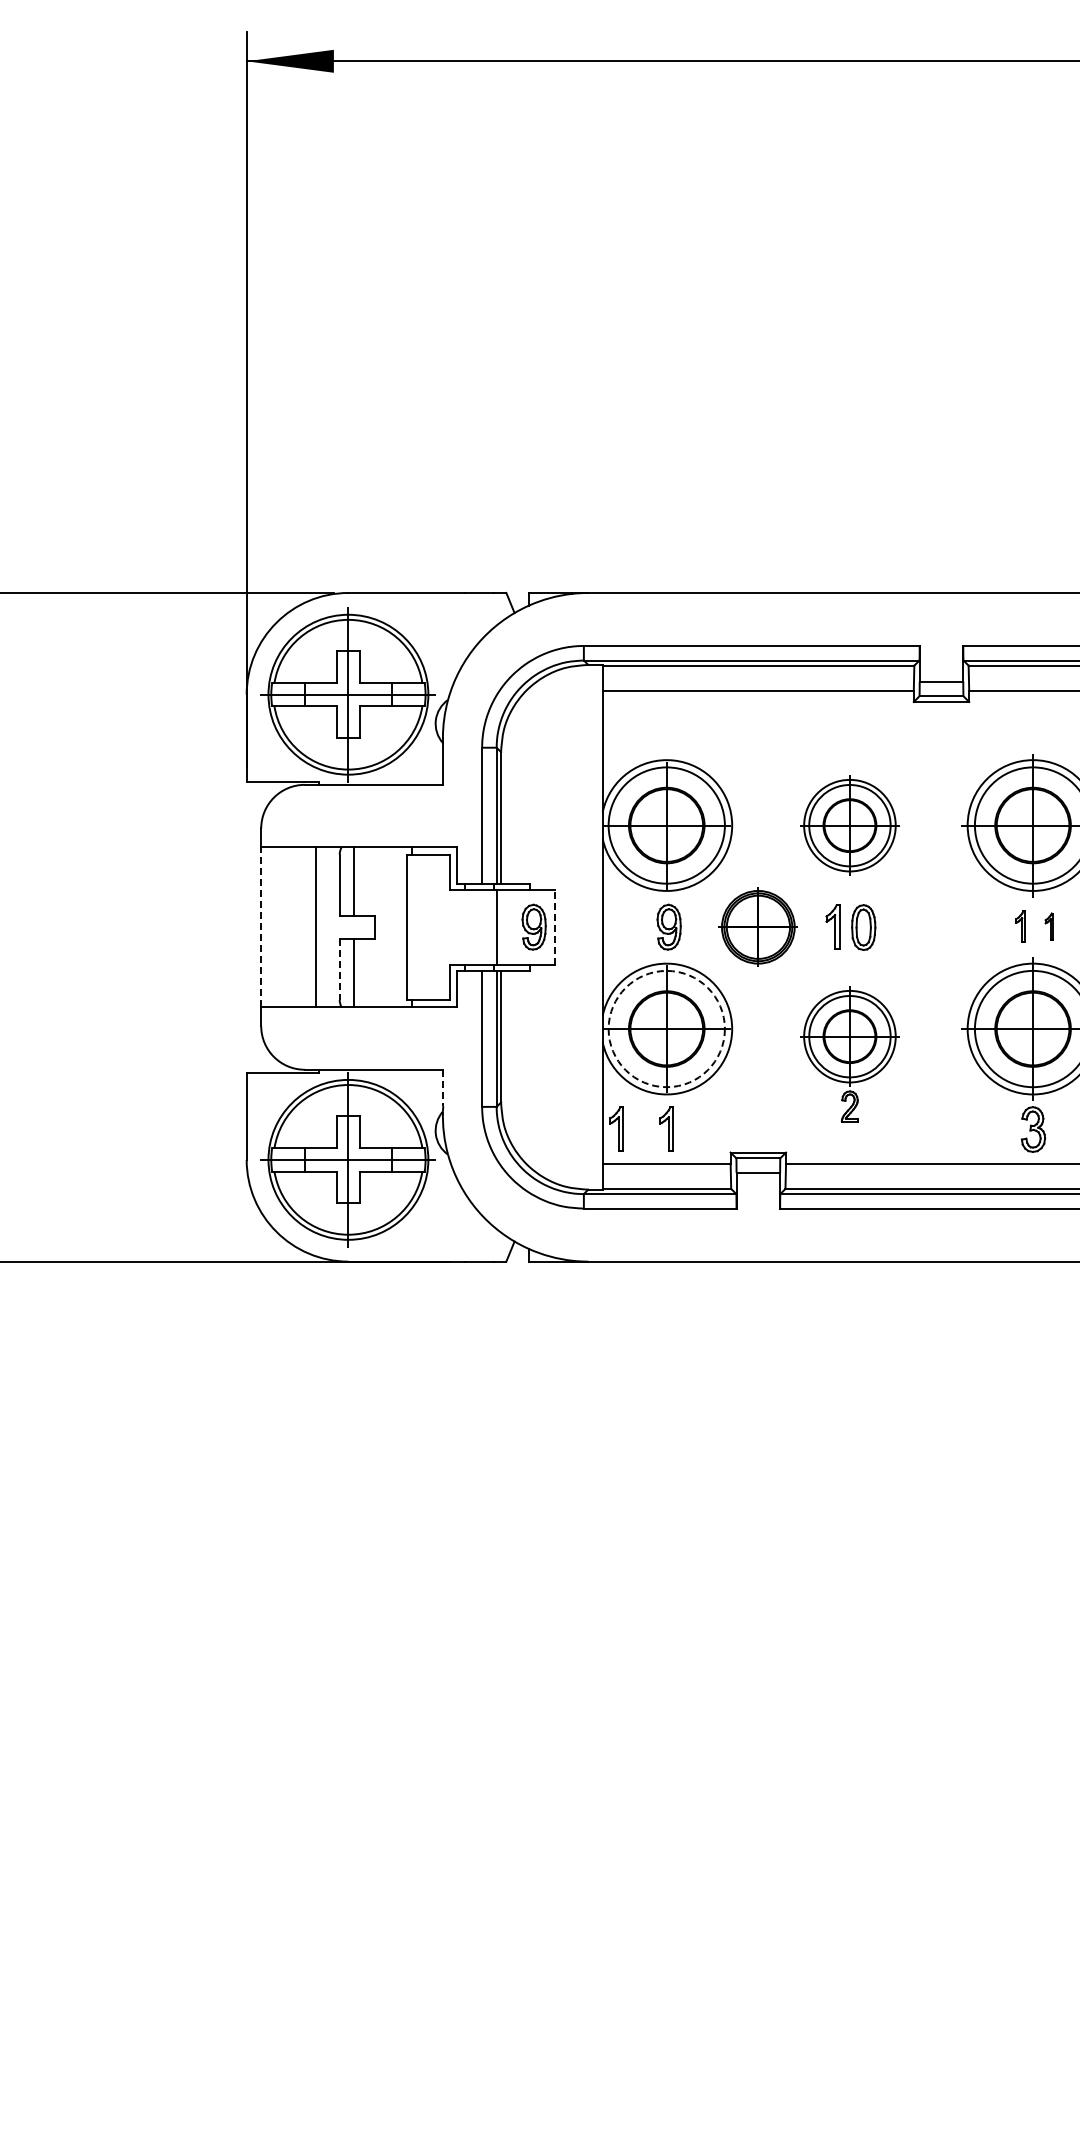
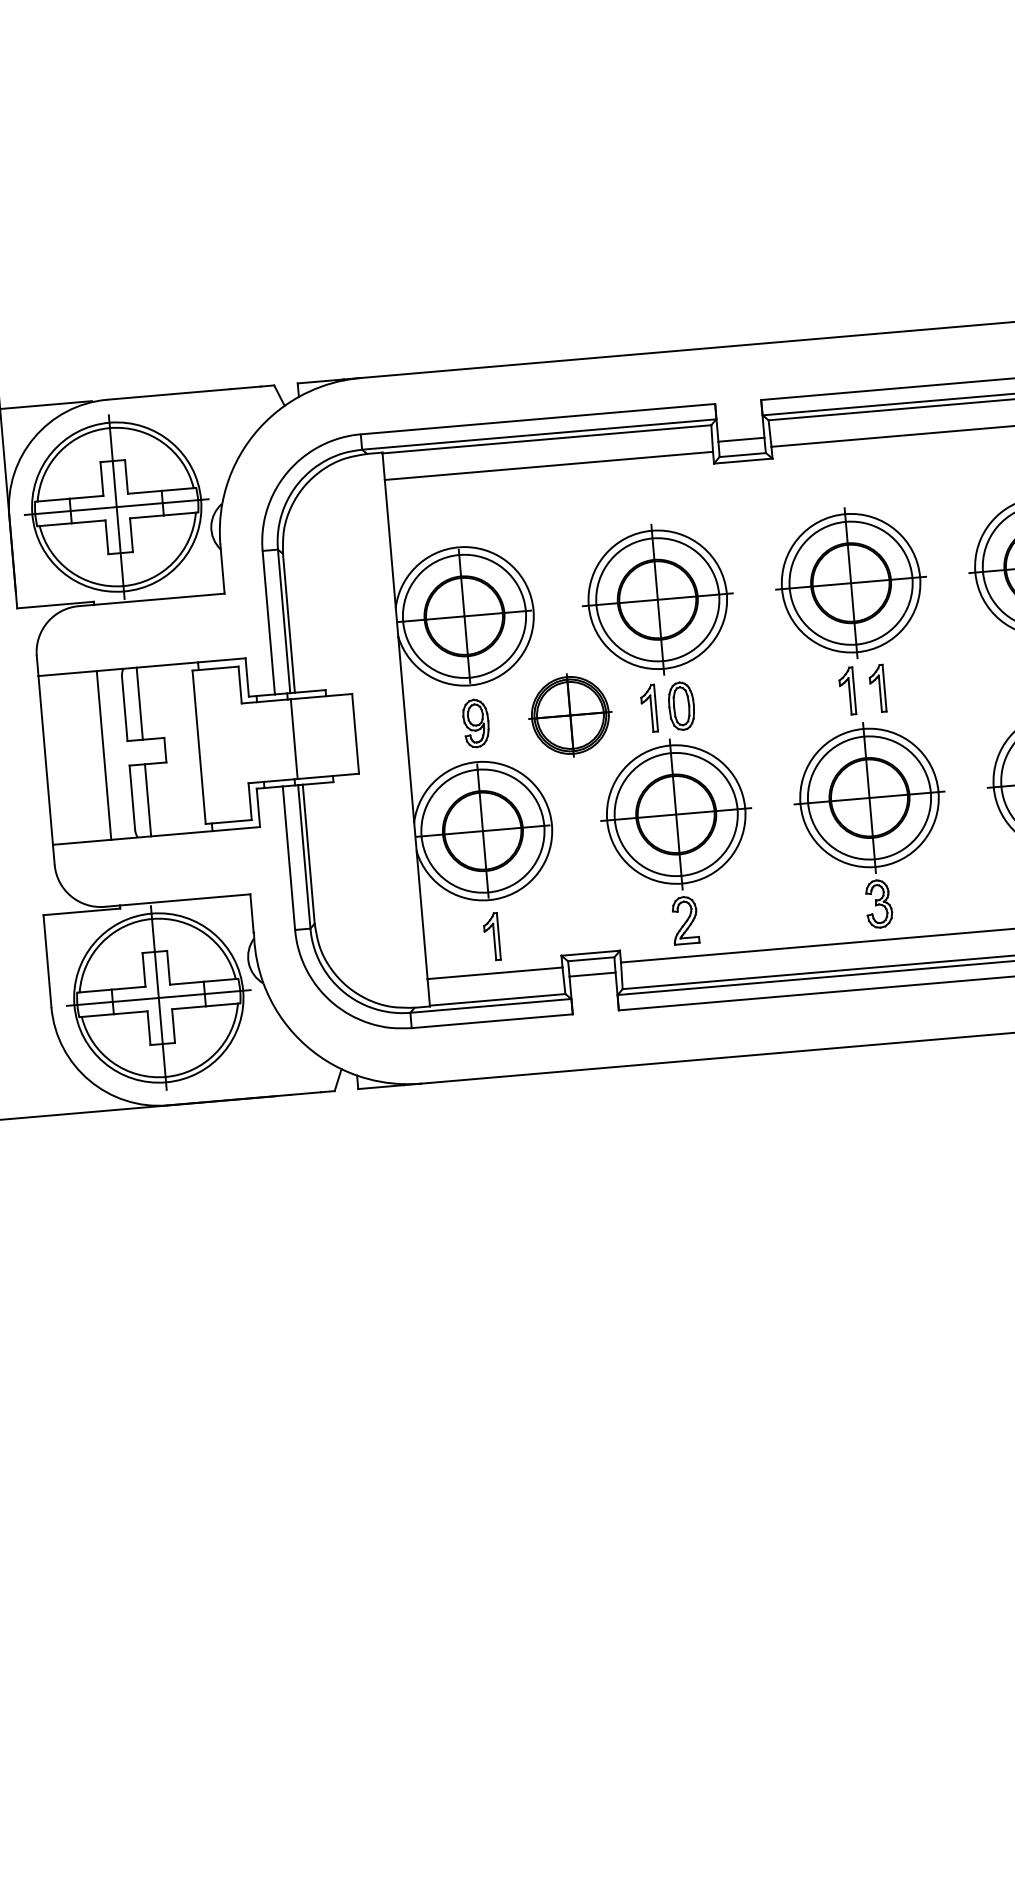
part: (849, 825) -> (657, 599), size x1.43
part: (533, 926) -> (333, 734), removed
part: (1020, 926) -> (846, 690), size x1.43
part: (1049, 926) -> (877, 688), size x1.67
line: (261, 927) -> (46, 760), dashed -> solid
line: (554, 927) -> (355, 734), dashed -> solid
line: (339, 969) -> (132, 797), dashed -> solid
circle: (666, 1028) -> (482, 830), dashed -> solid
part: (849, 1054) -> (678, 841), size x1.43
line: (442, 1088) -> (251, 914), dashed -> solid
part: (616, 1128) -> (438, 940), removed

